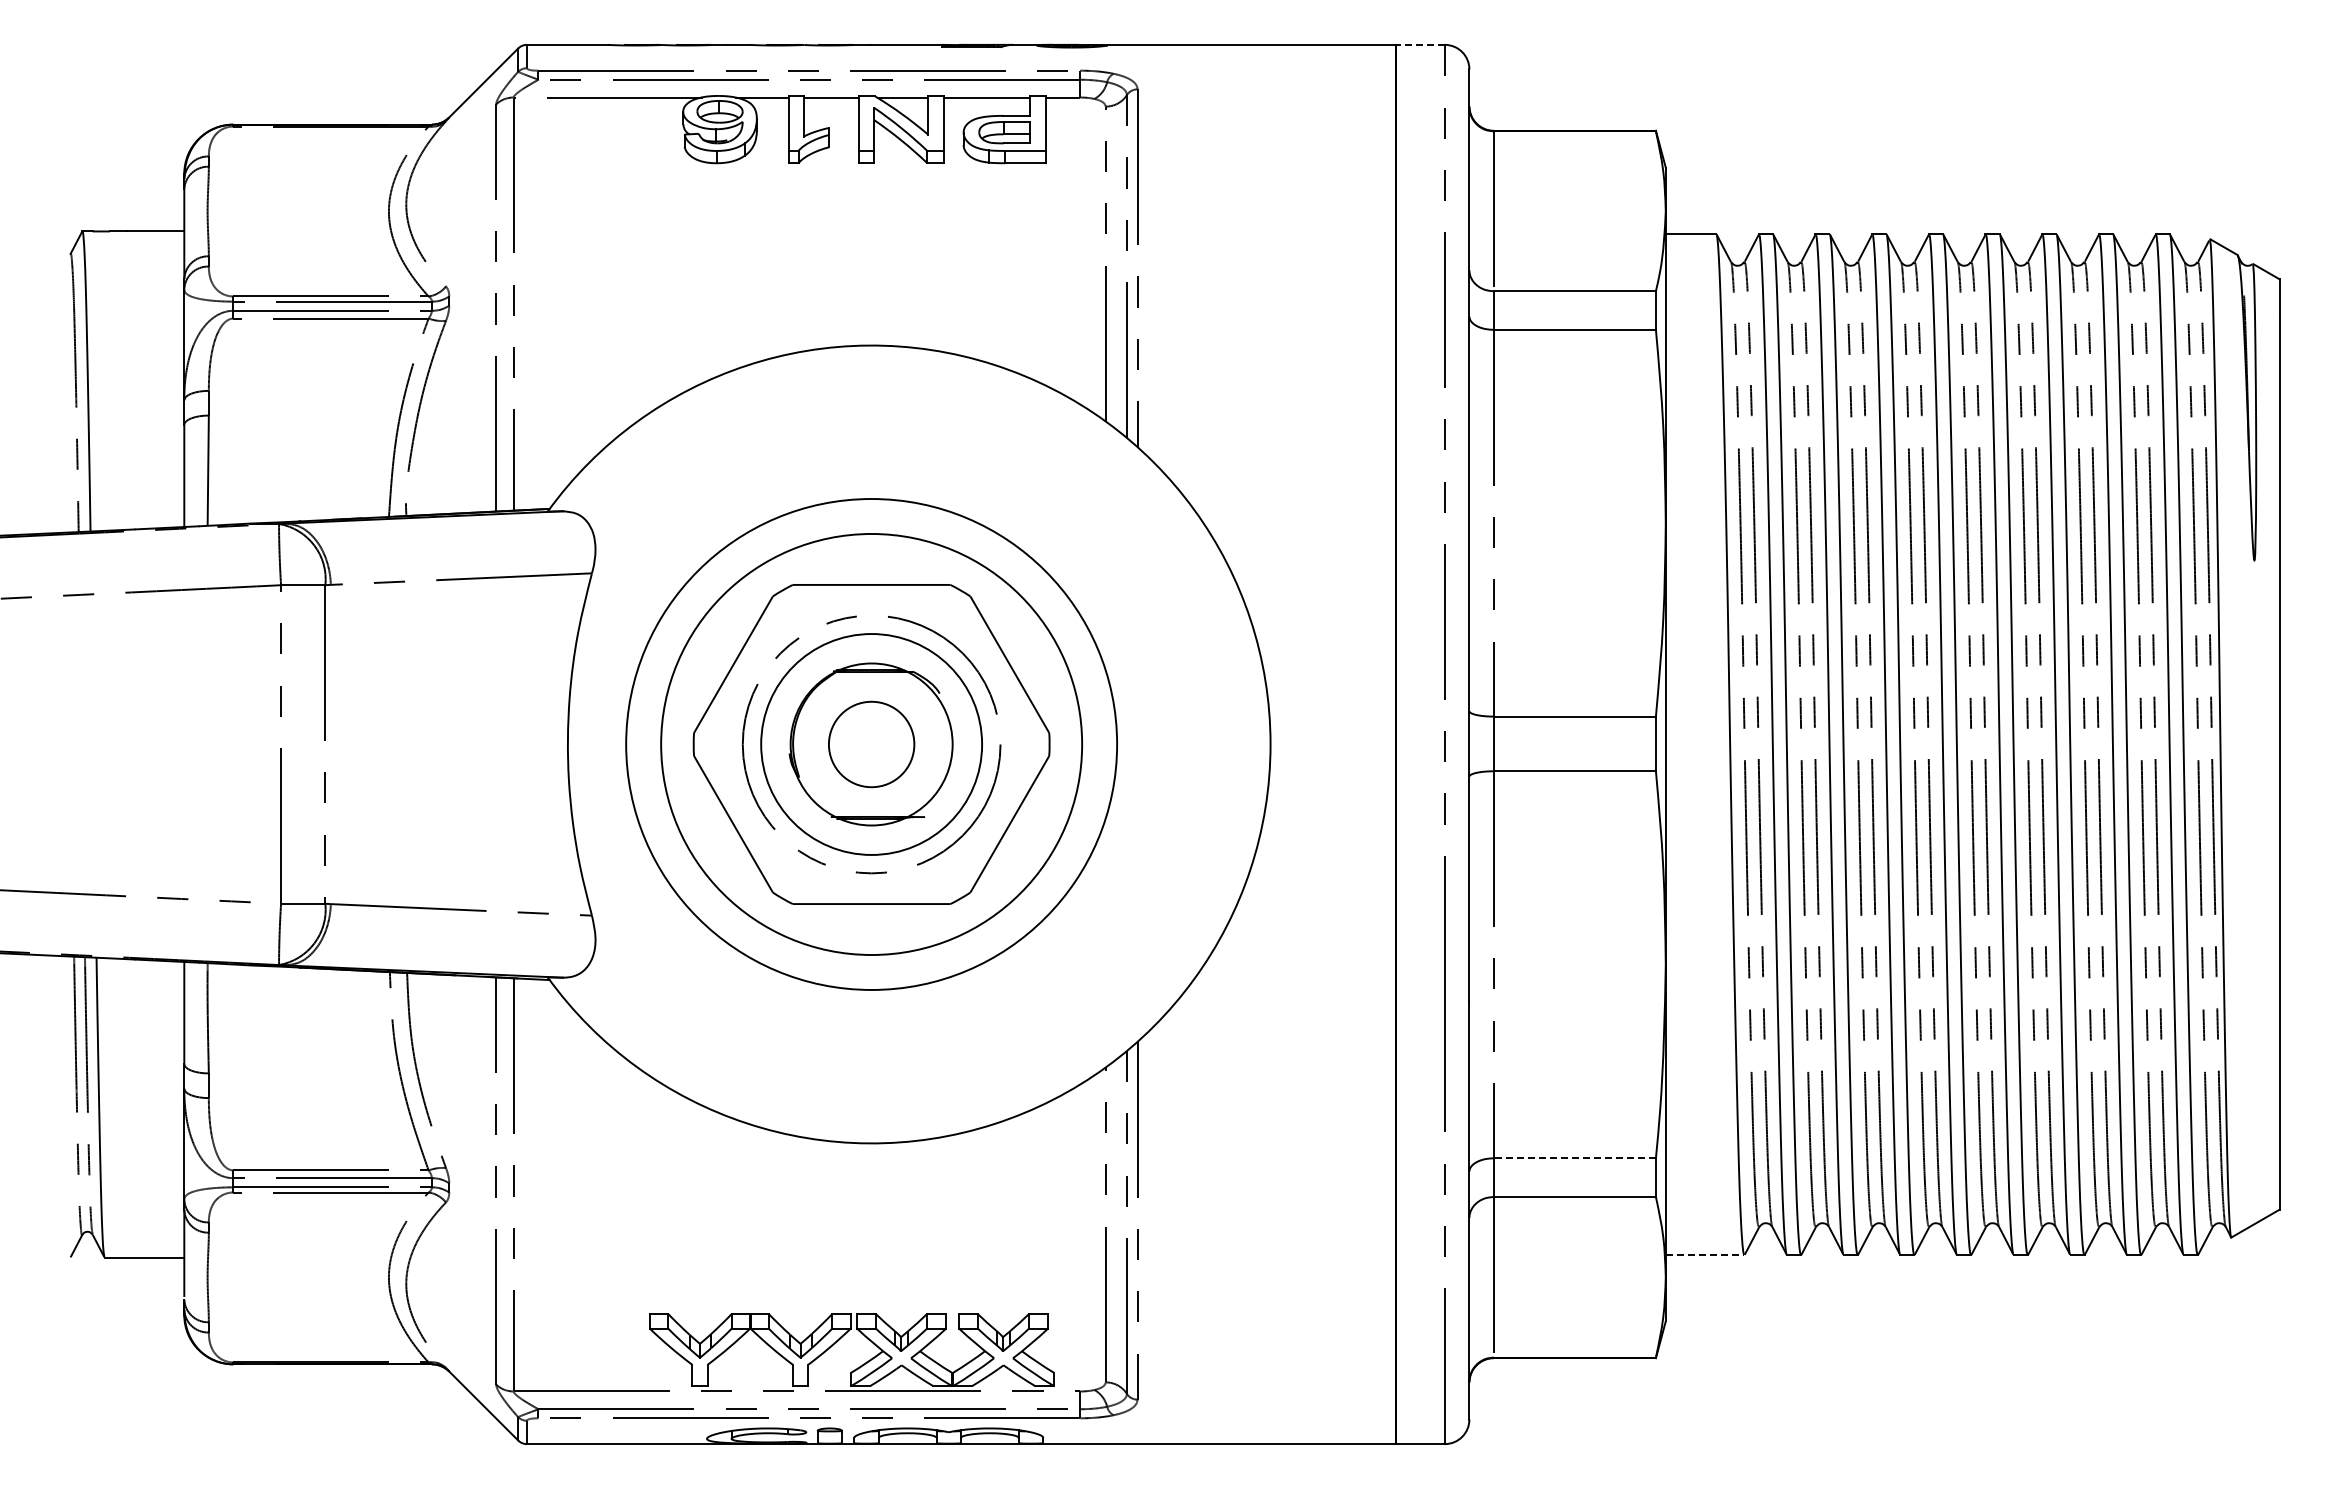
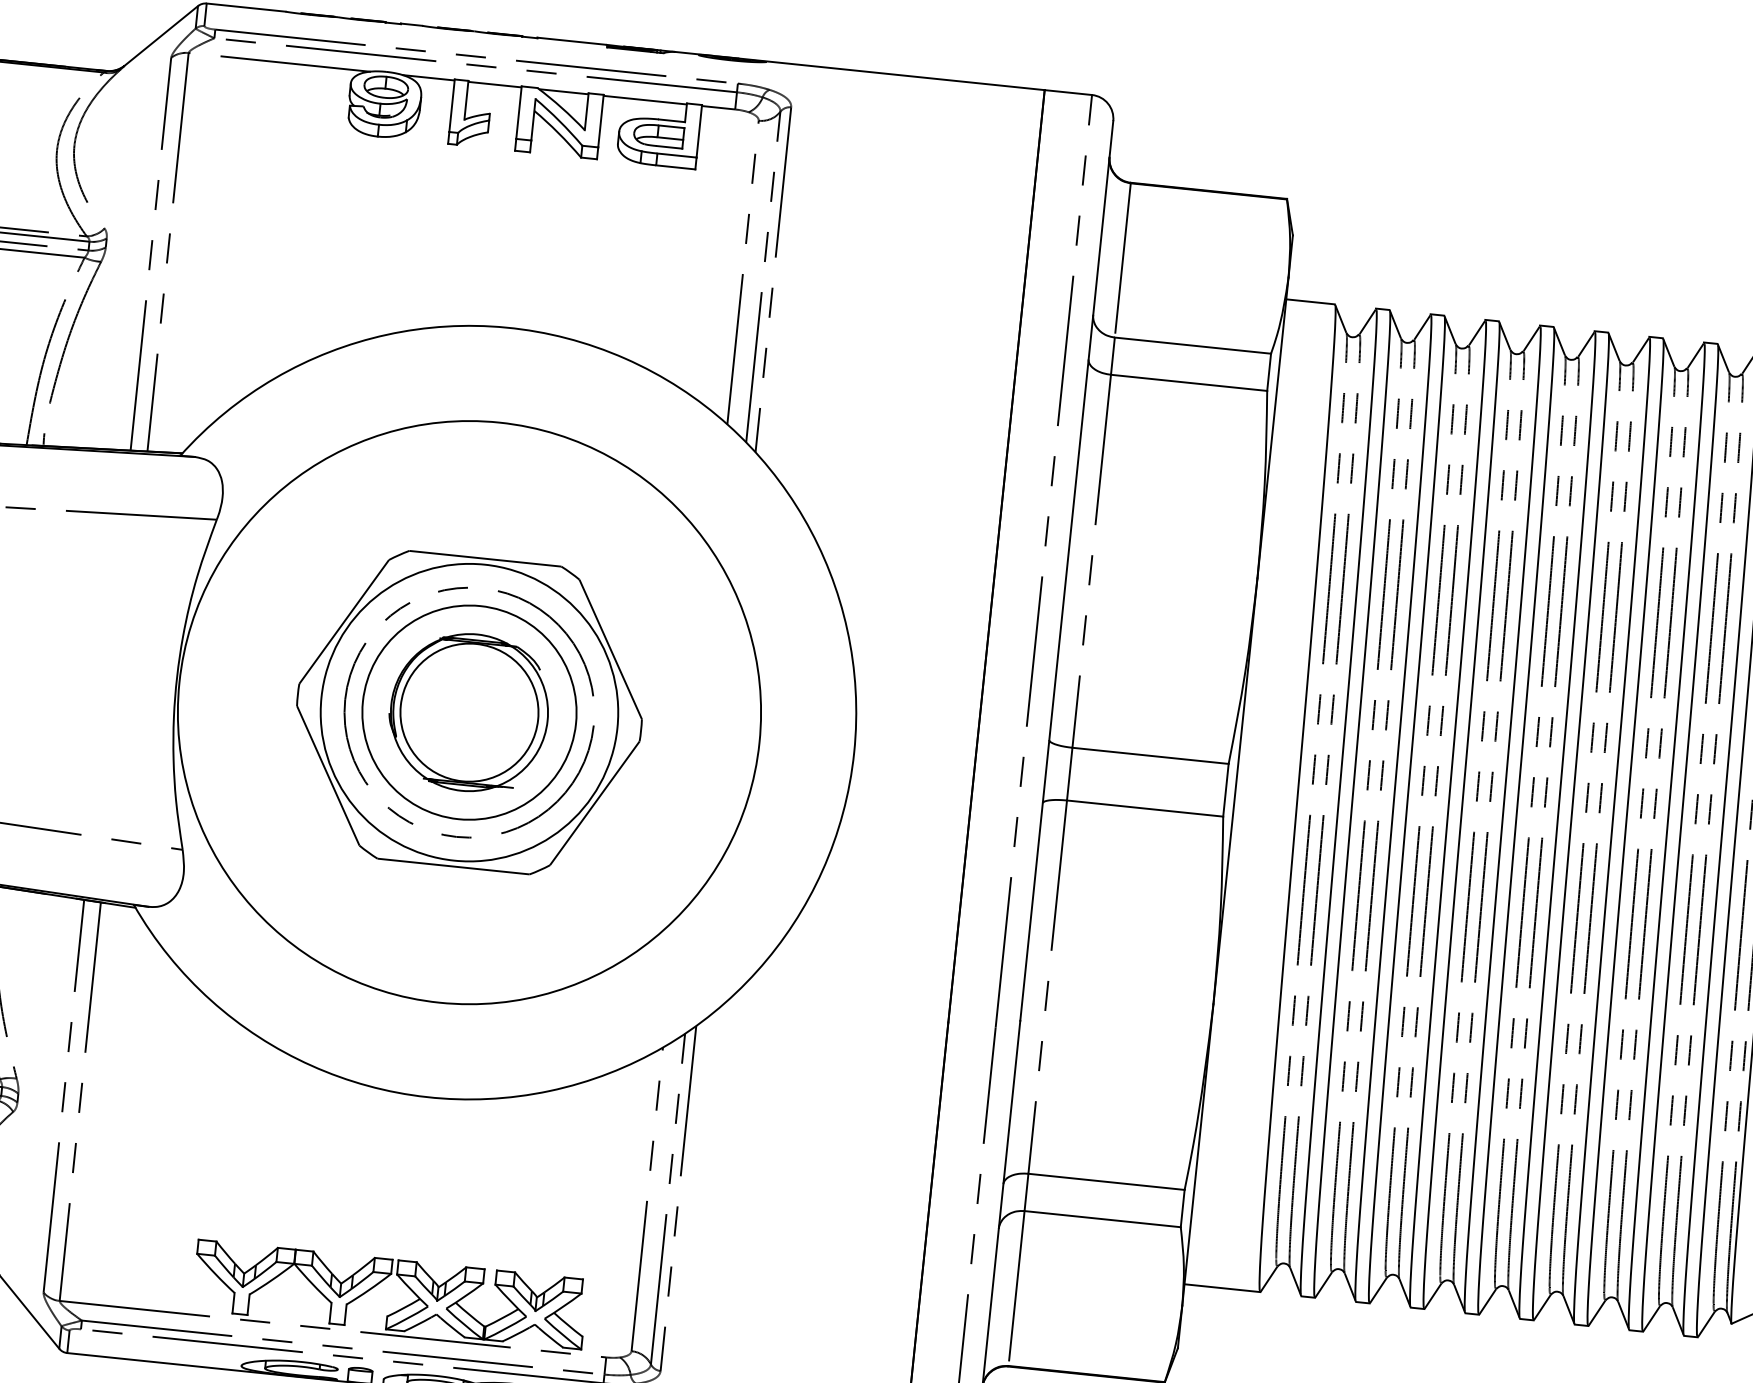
line: (1420, 44) -> (1068, 92), dashed -> solid
circle: (871, 744) -> (469, 712), size x0.62
circle: (871, 744) -> (469, 712), size x1.43
circle: (871, 744) -> (469, 712), size x1.67
line: (1574, 1158) -> (1106, 1182), dashed -> solid
line: (1705, 1255) -> (1222, 1288), dashed -> solid

